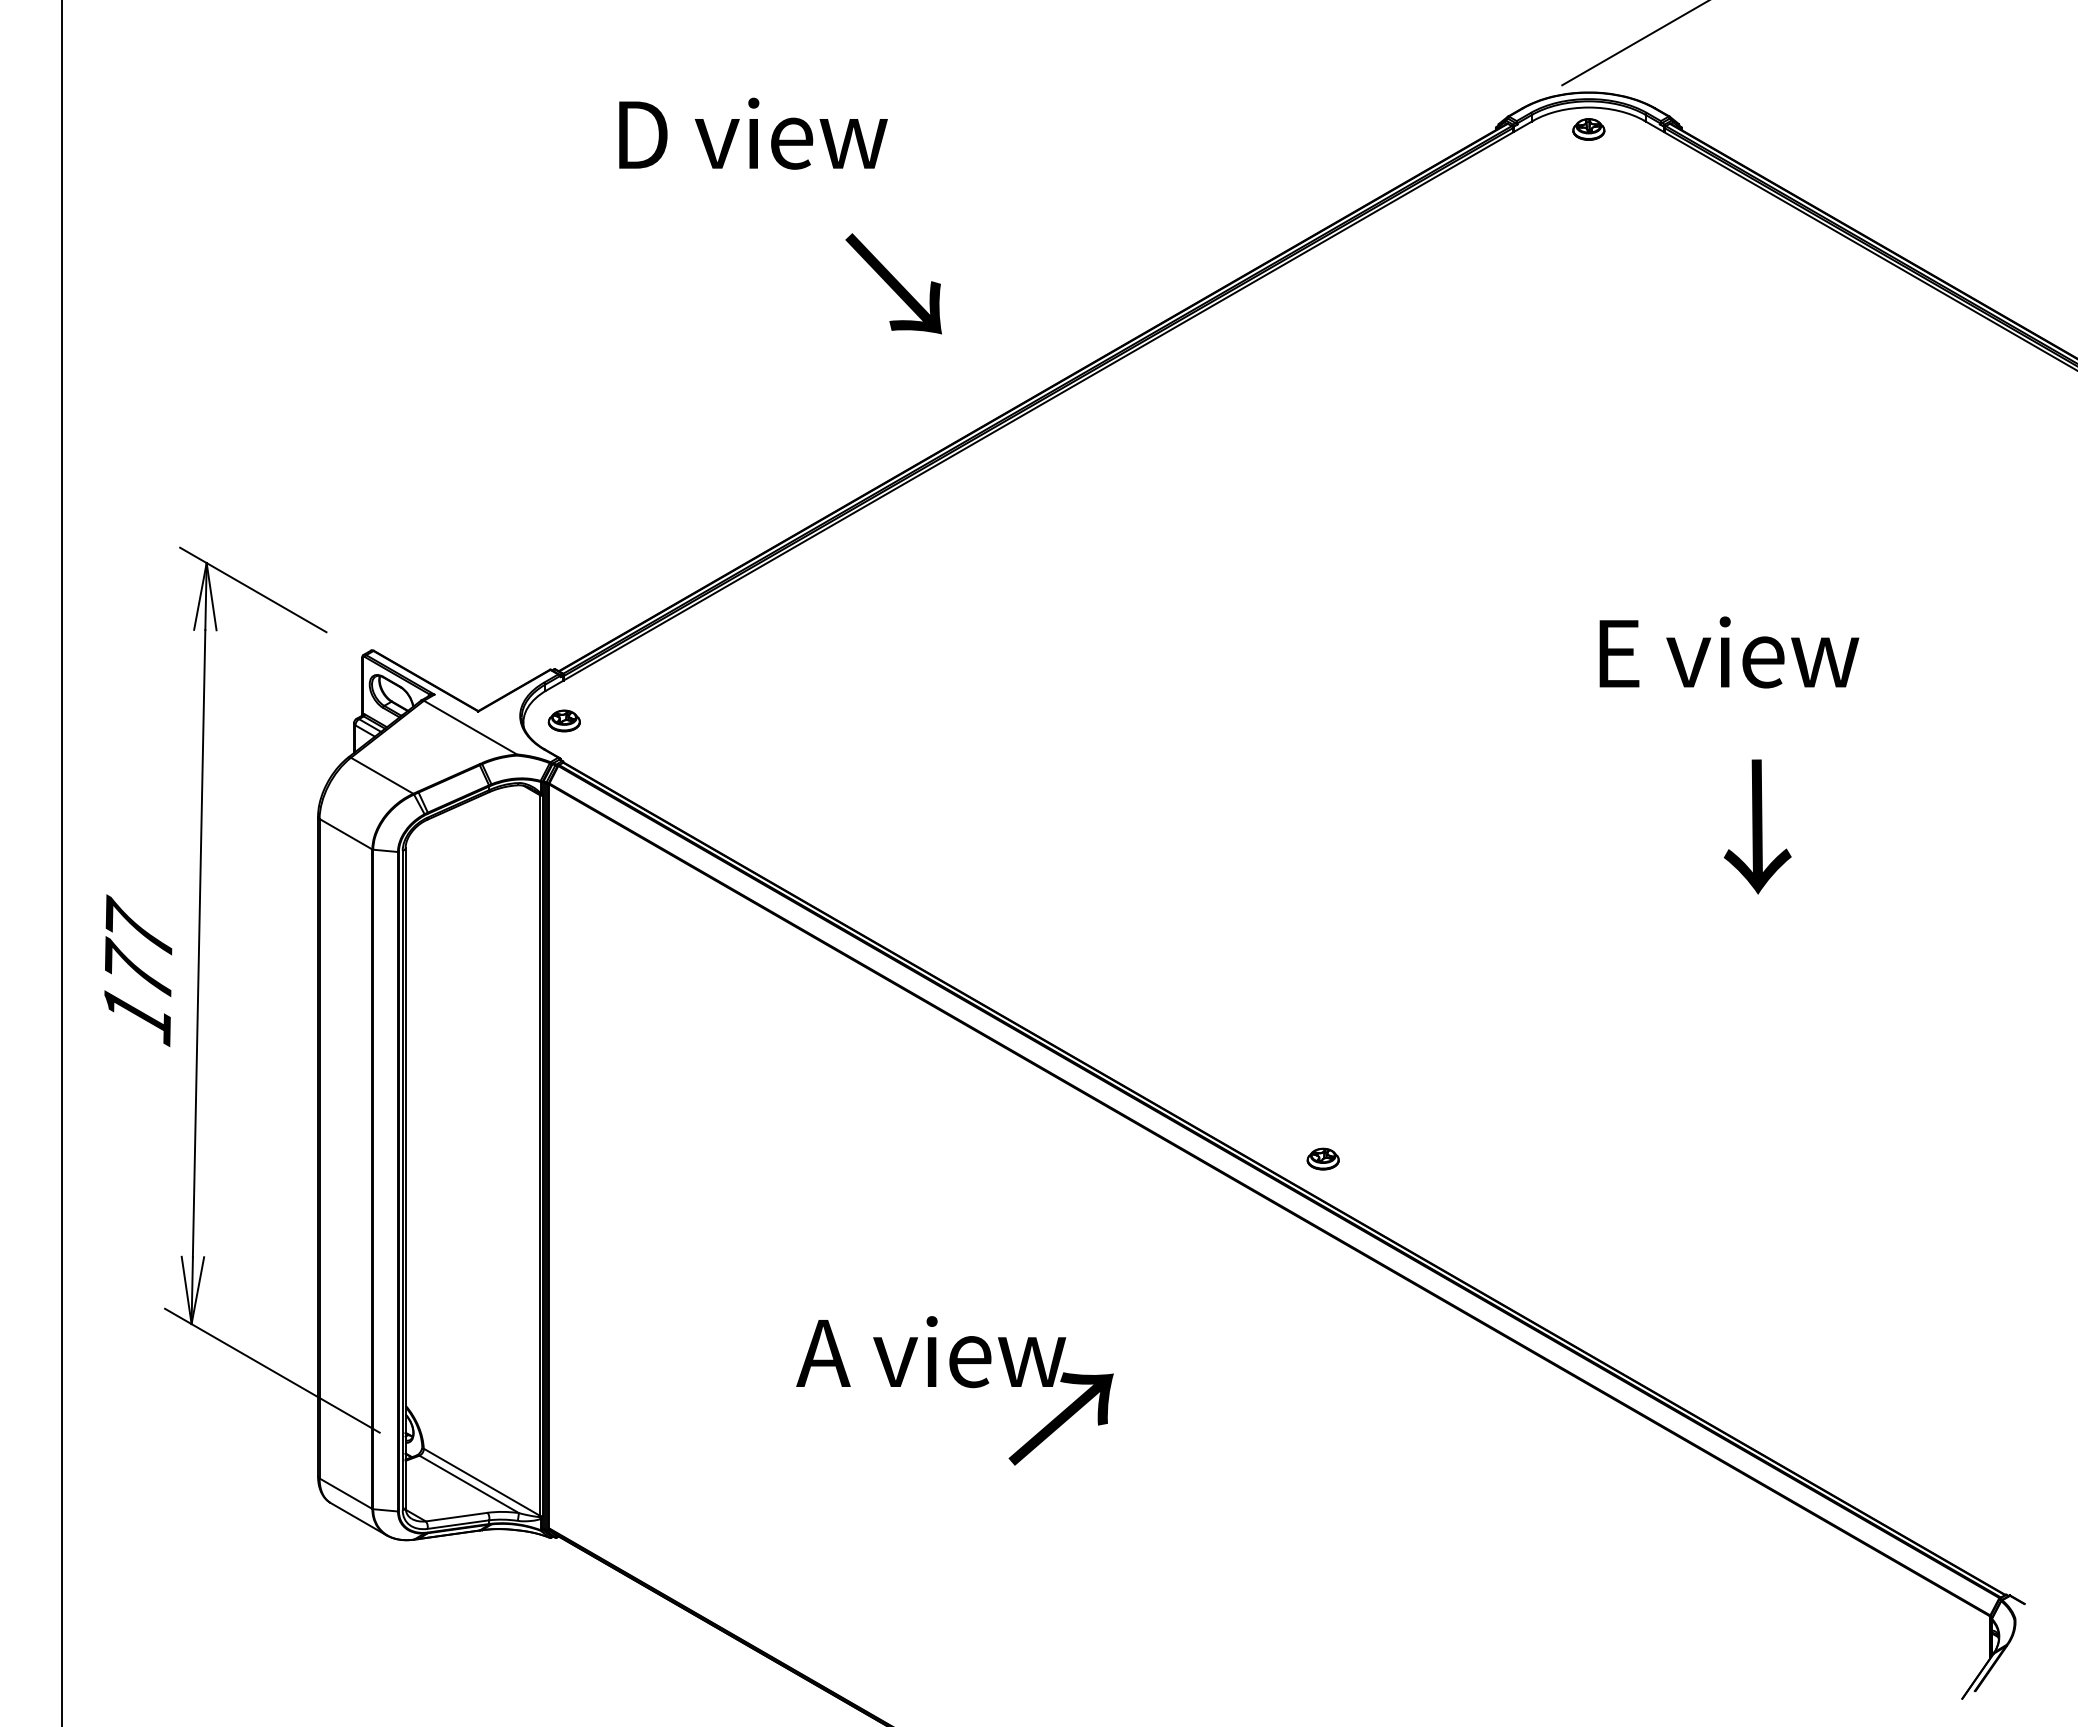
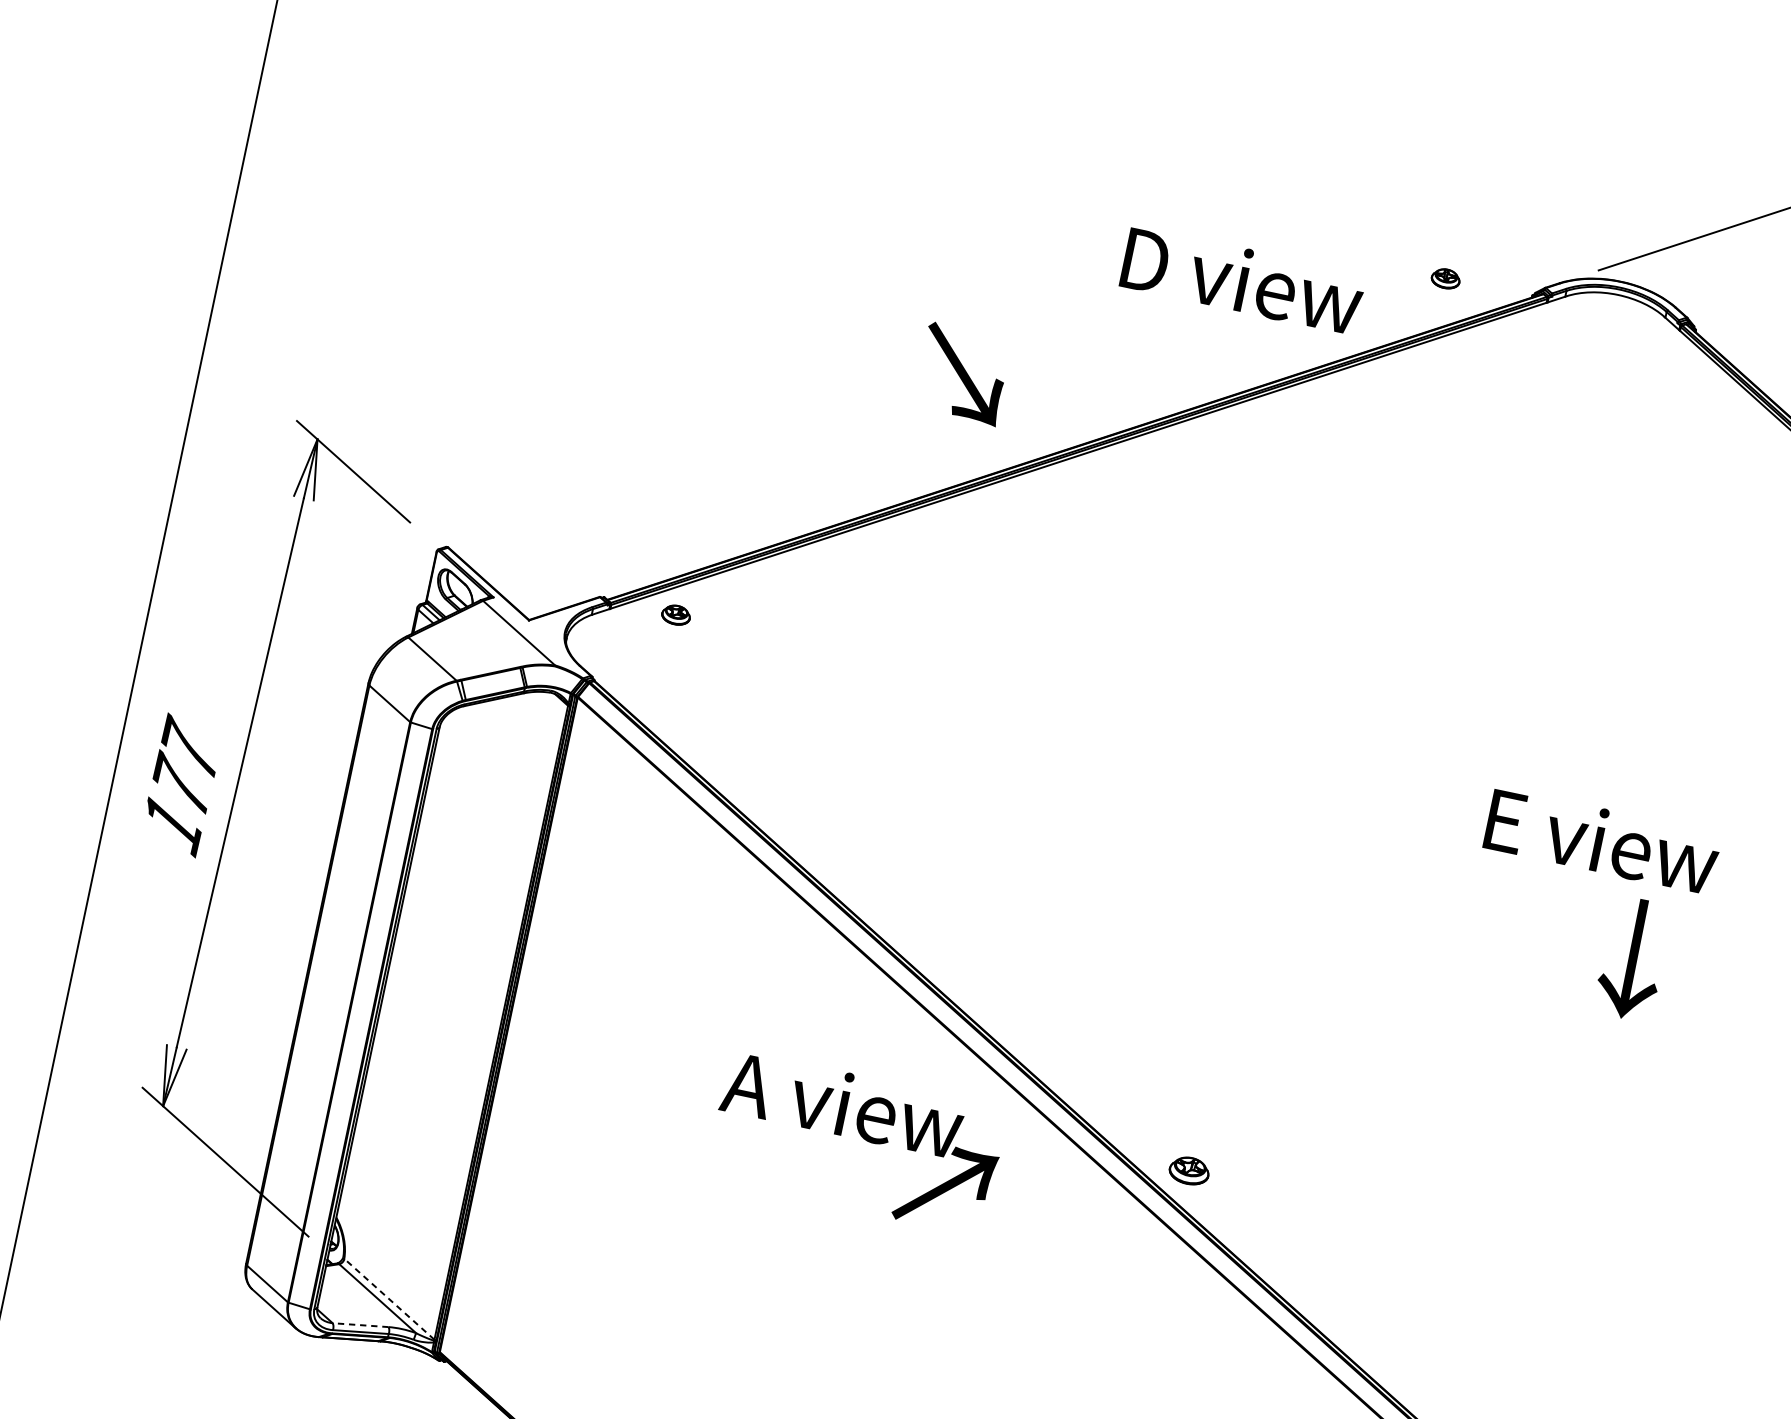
part: (1588, 129) -> (1445, 278), moved
text: (753, 133) -> (1243, 280), moved
text: (893, 283) -> (962, 373), moved
text: (1729, 652) -> (1602, 841), moved
part: (563, 720) -> (675, 614), moved
part: (1322, 1158) -> (1188, 1170), size x1.4
text: (954, 1390) -> (856, 1142), moved
line: (481, 1482) -> (388, 1299), solid -> dashed
line: (456, 1517) -> (360, 1325), solid -> dashed

